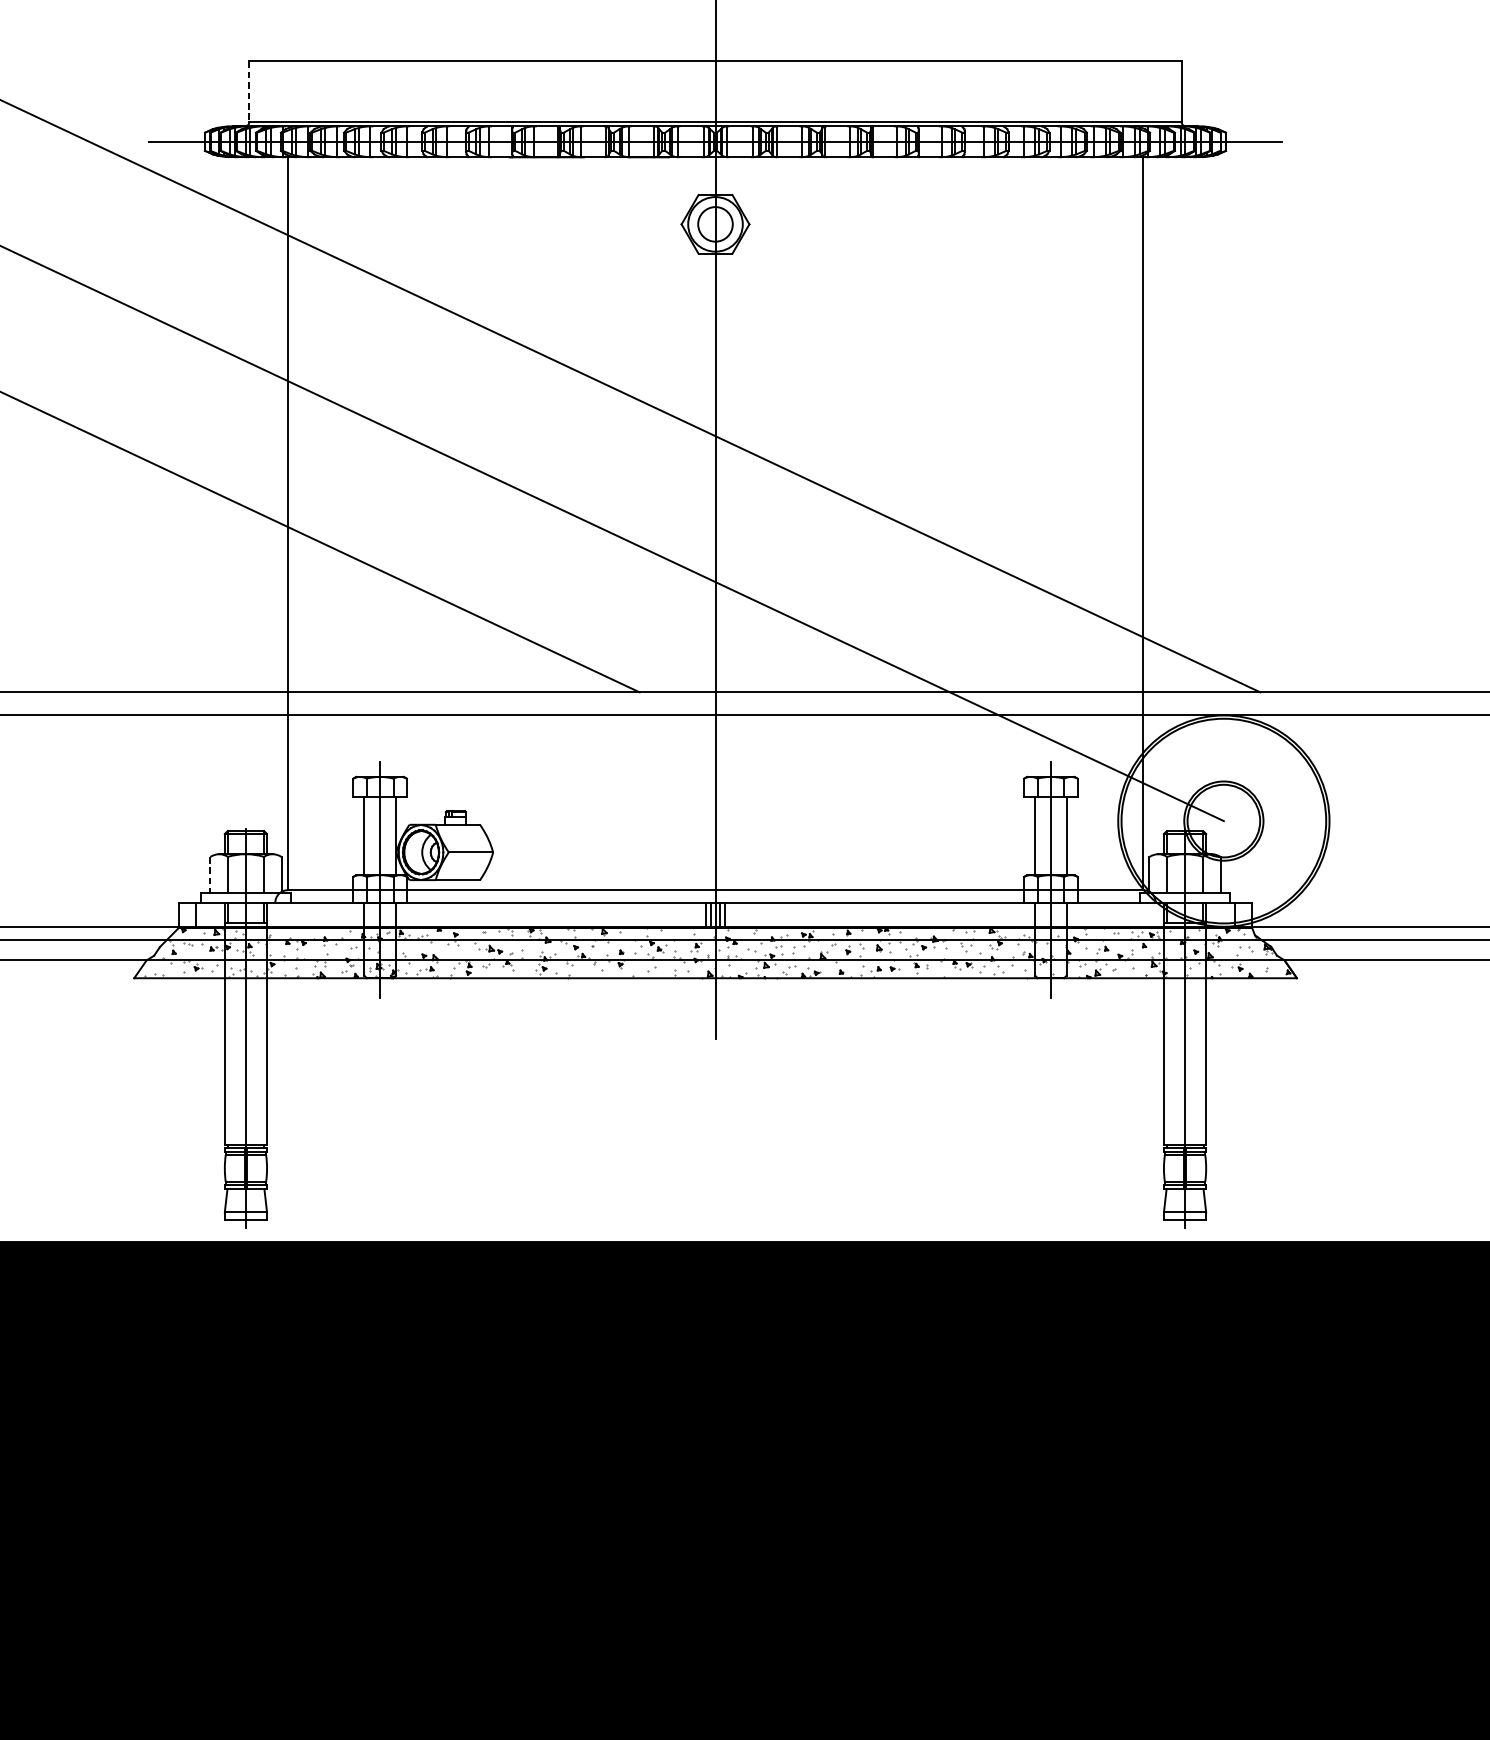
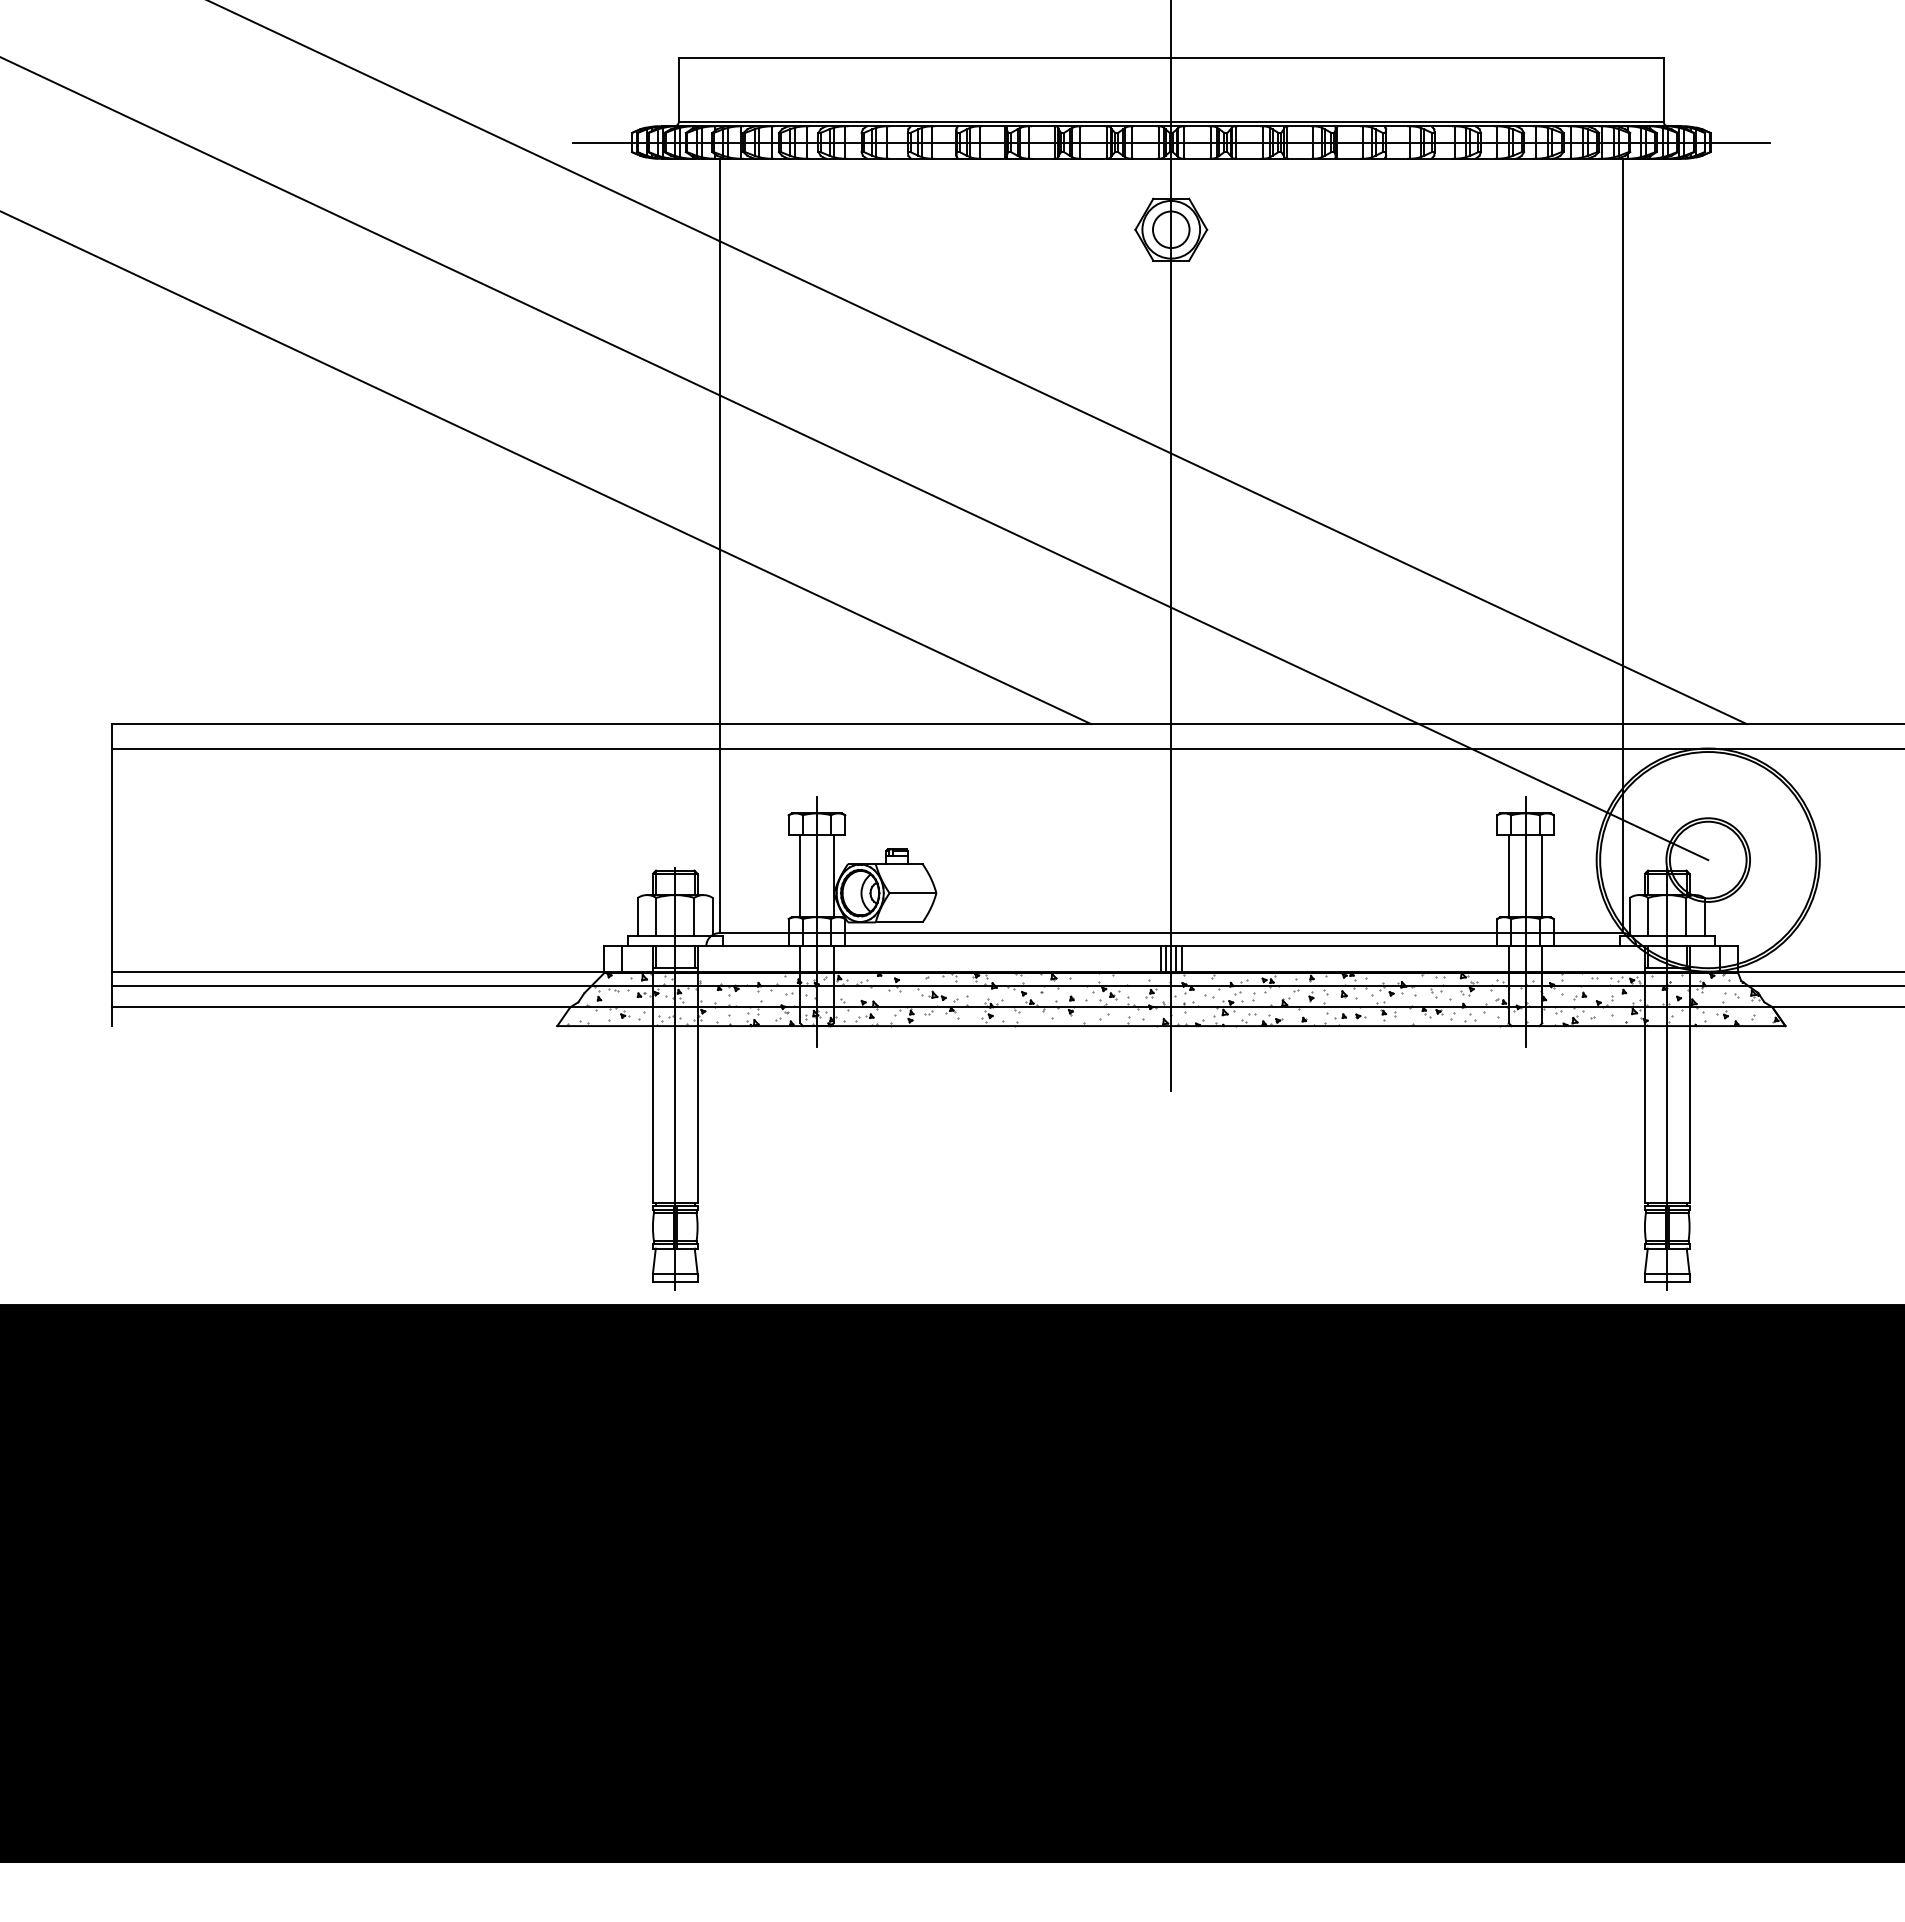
line: (249, 92) -> (678, 90), dashed -> solid
line: (210, 874) -> (637, 916), dashed -> solid

